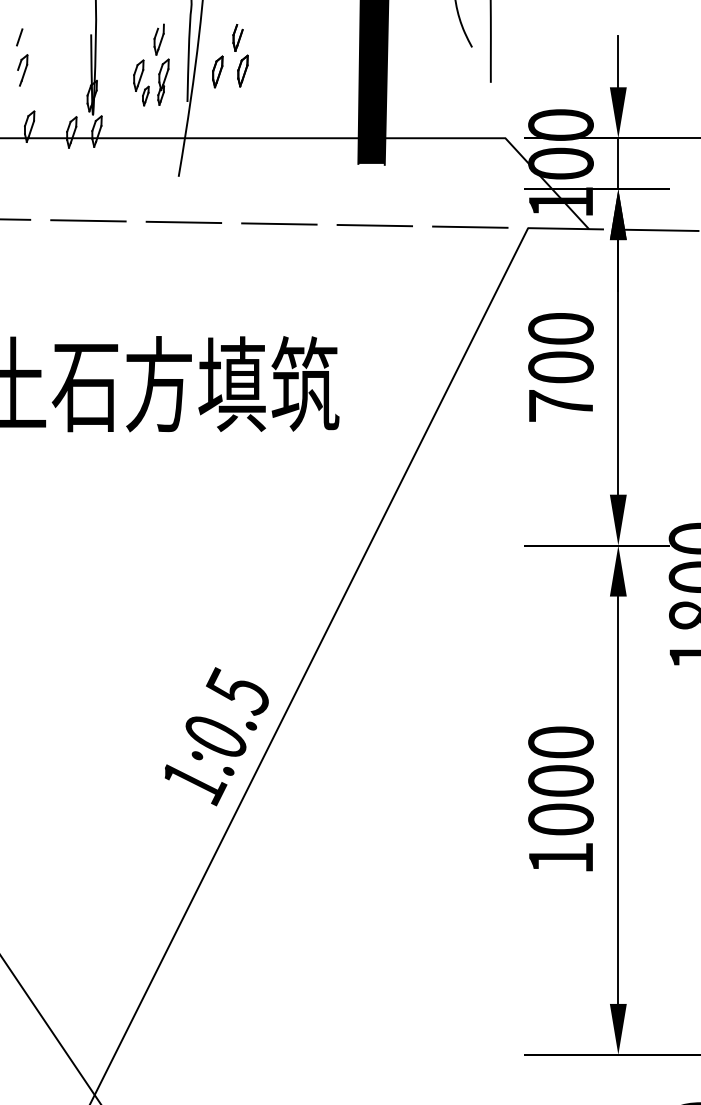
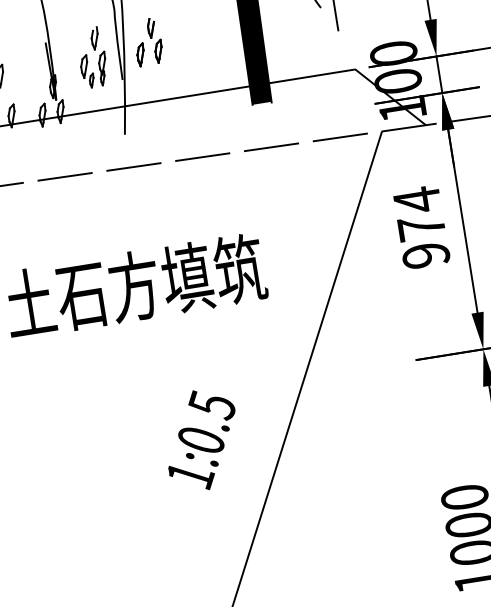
text: (560, 366) -> (421, 227), 700 -> 974
text: (216, 736) -> (201, 440), moved

